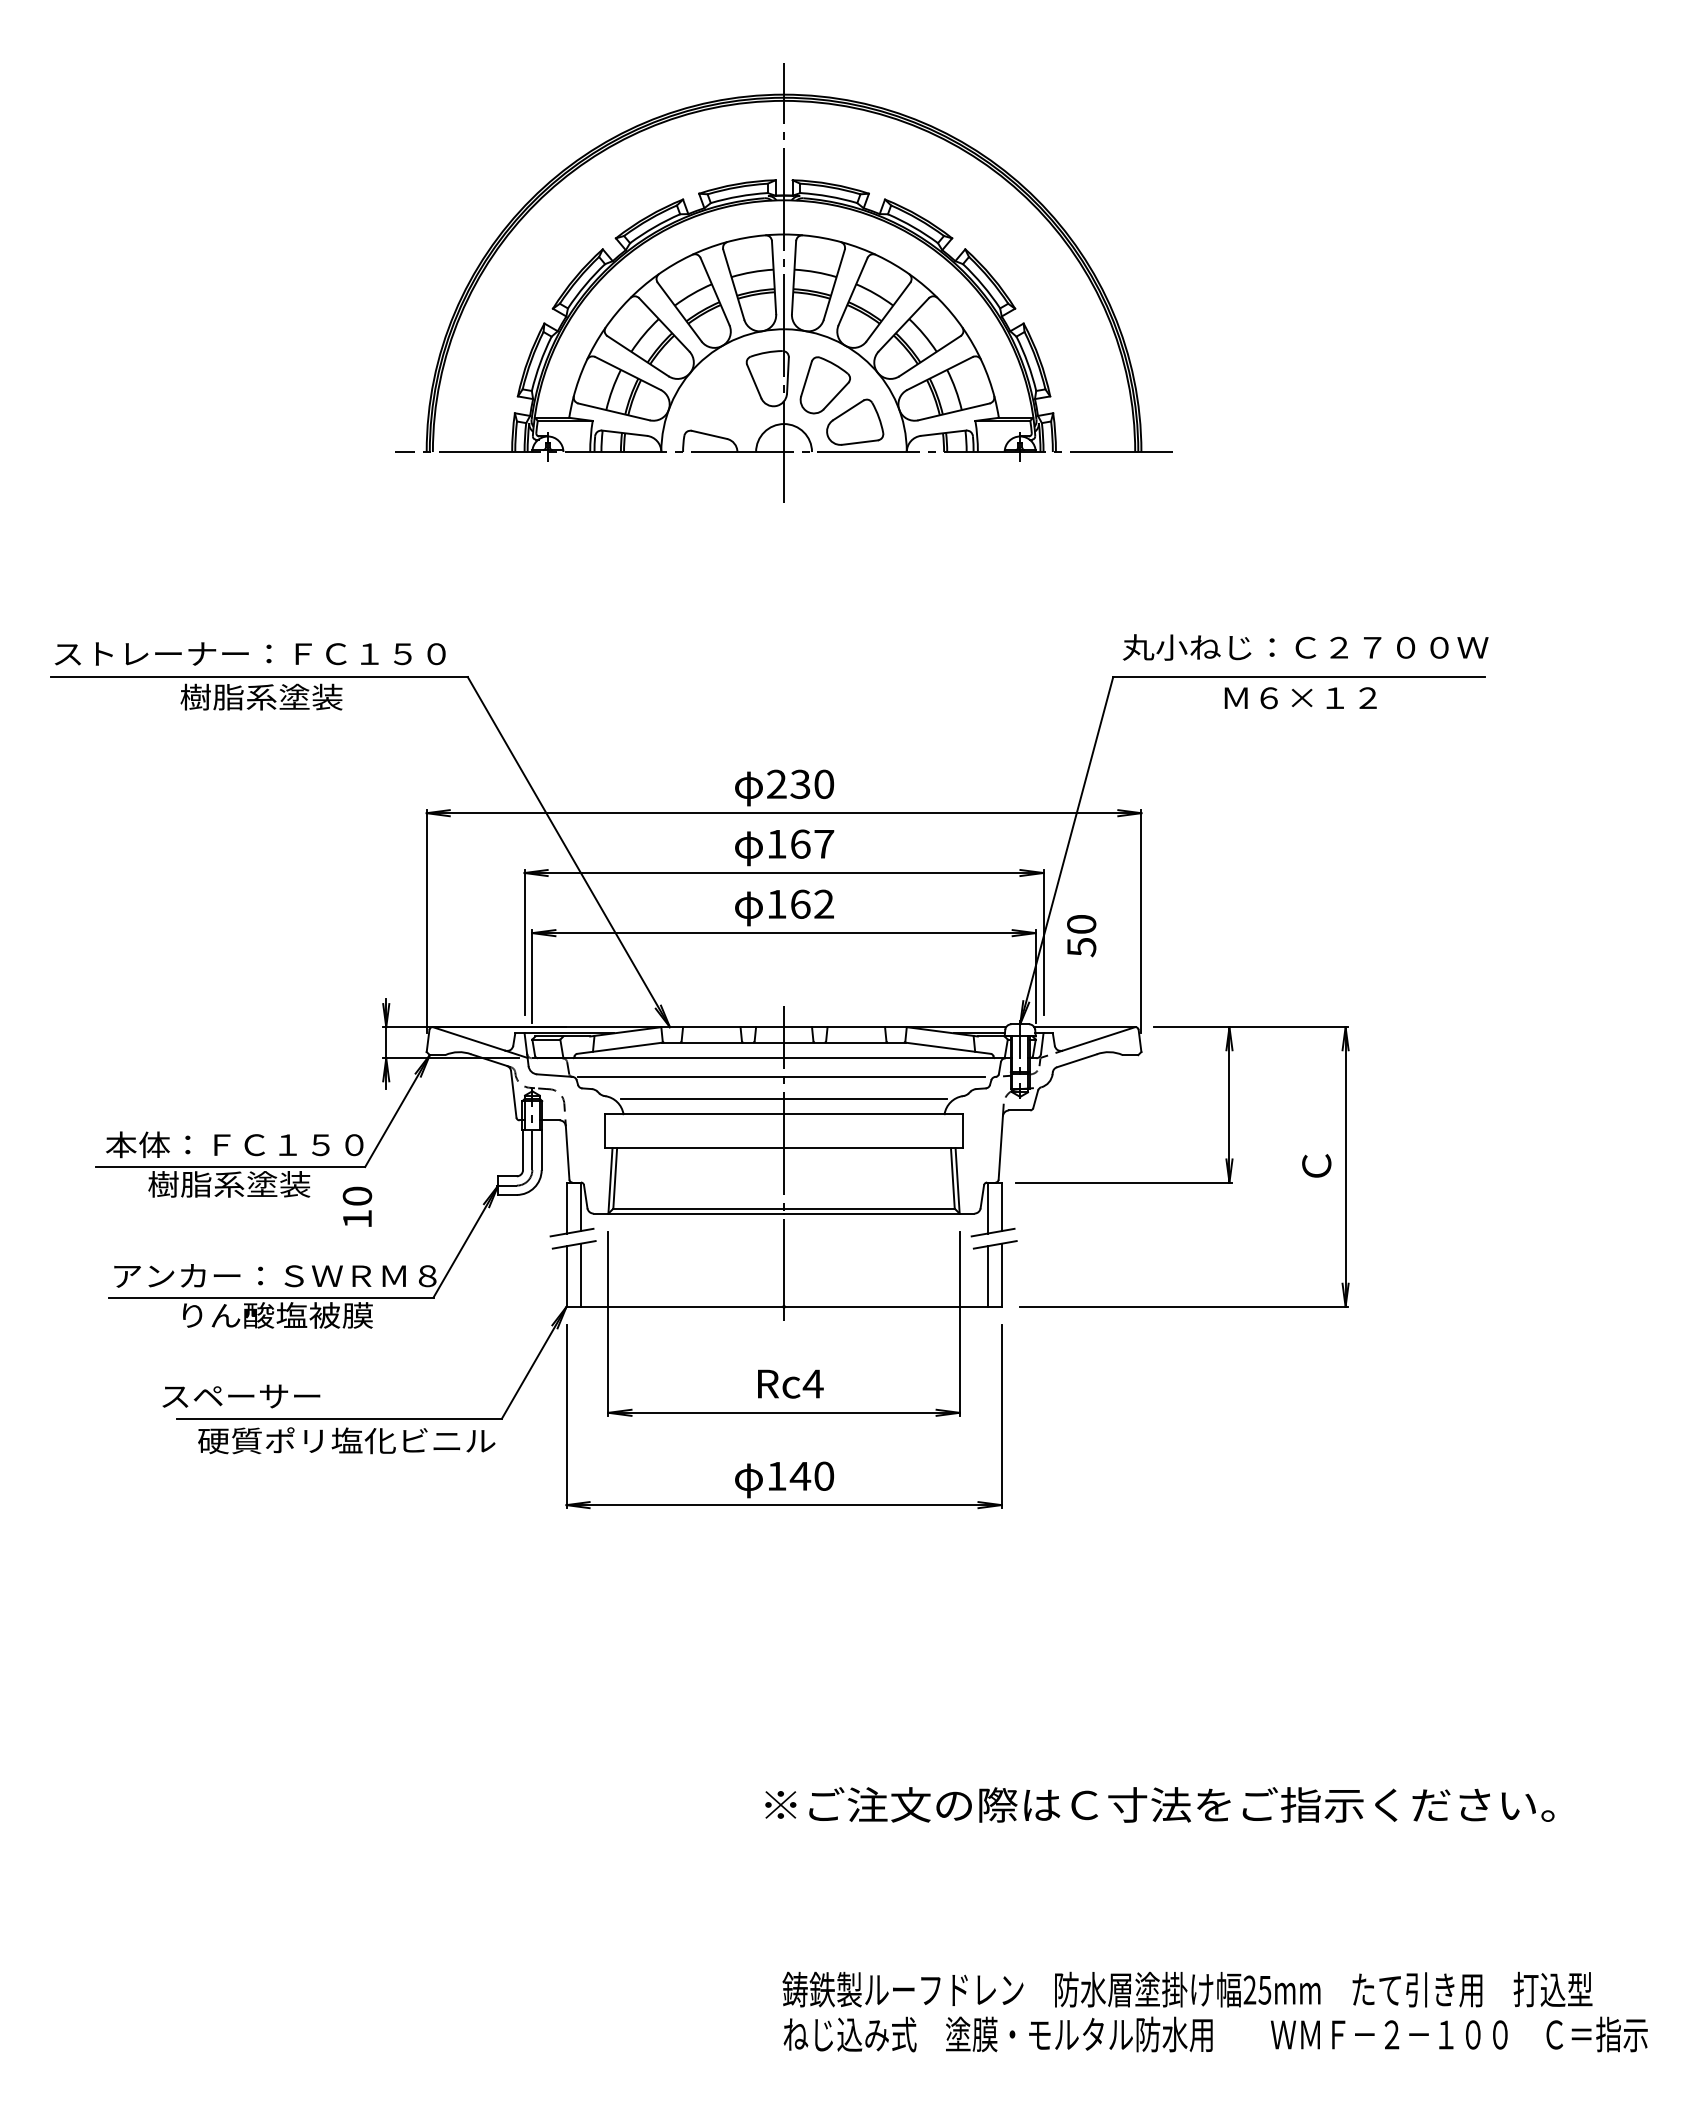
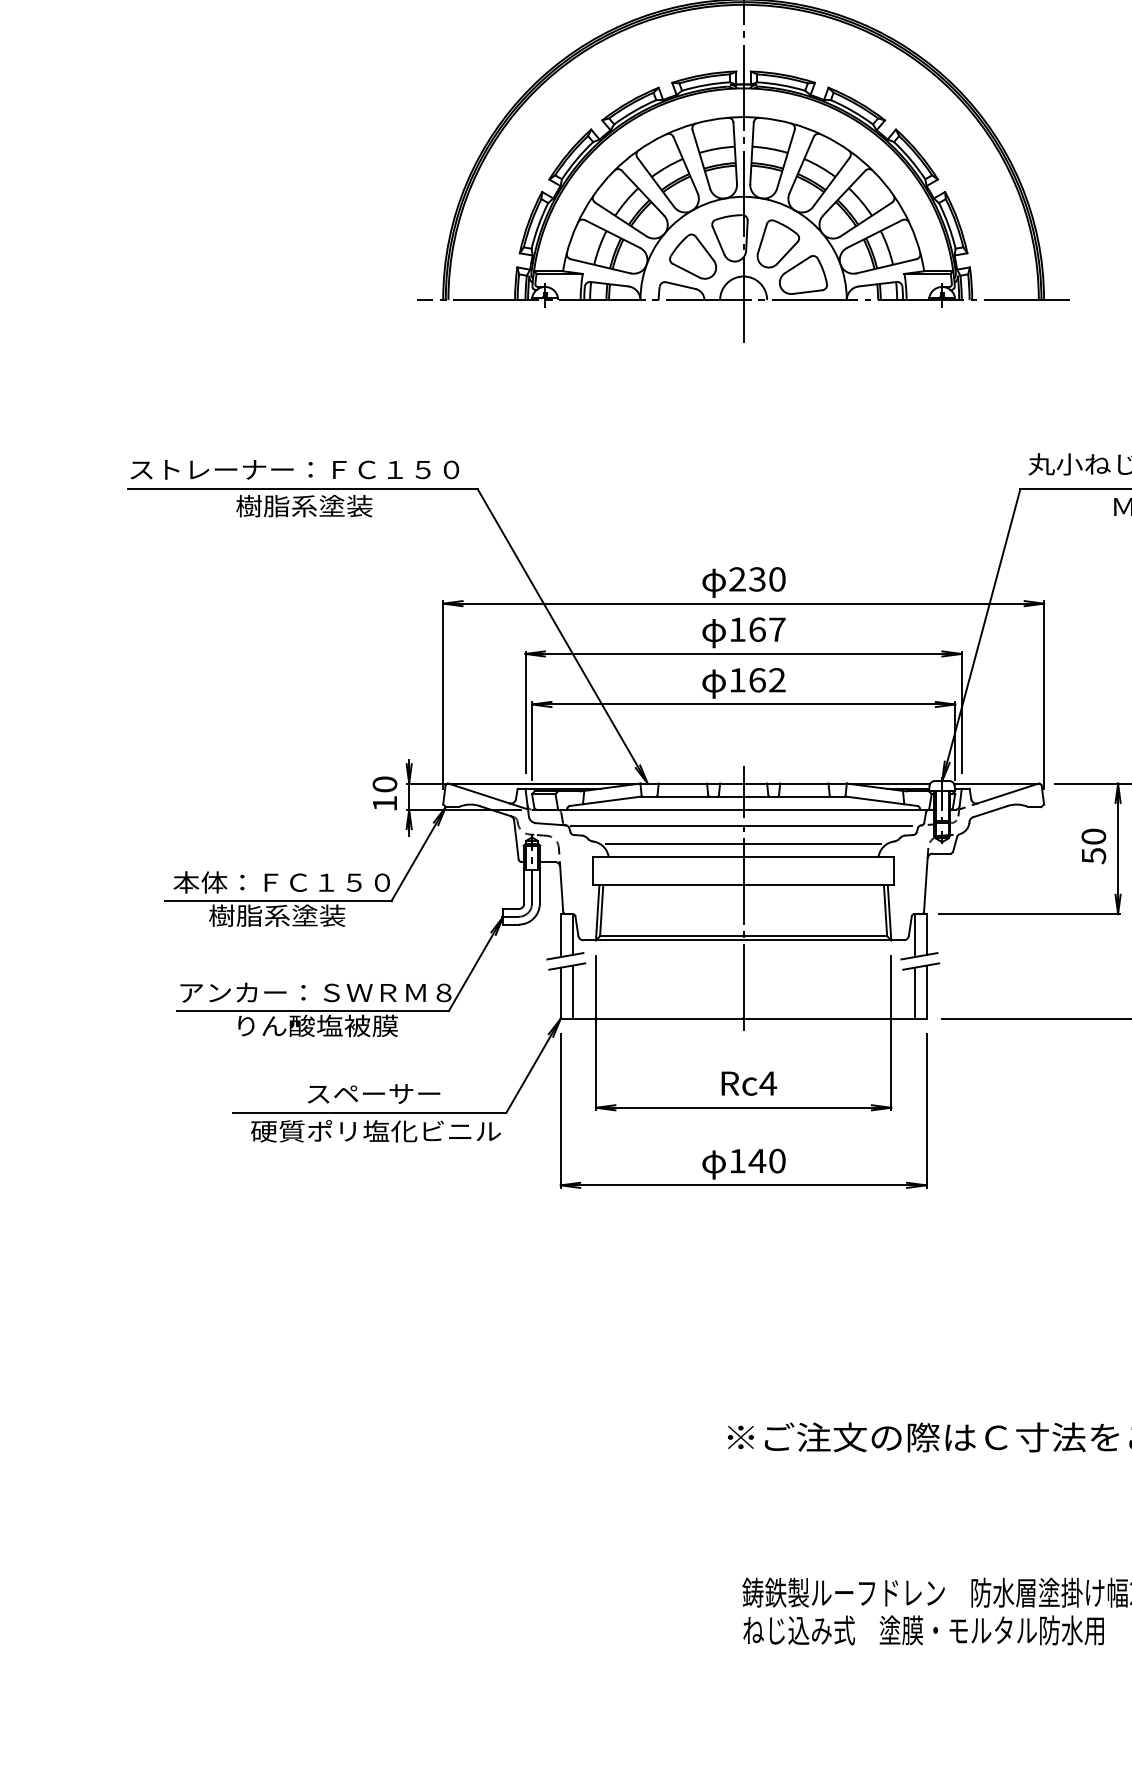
part: (723, 400) -> (692, 256), added
text: (1081, 936) -> (1093, 846), moved
text: (357, 1206) -> (385, 793), moved
text: (241, 1396) -> (374, 1094), moved

